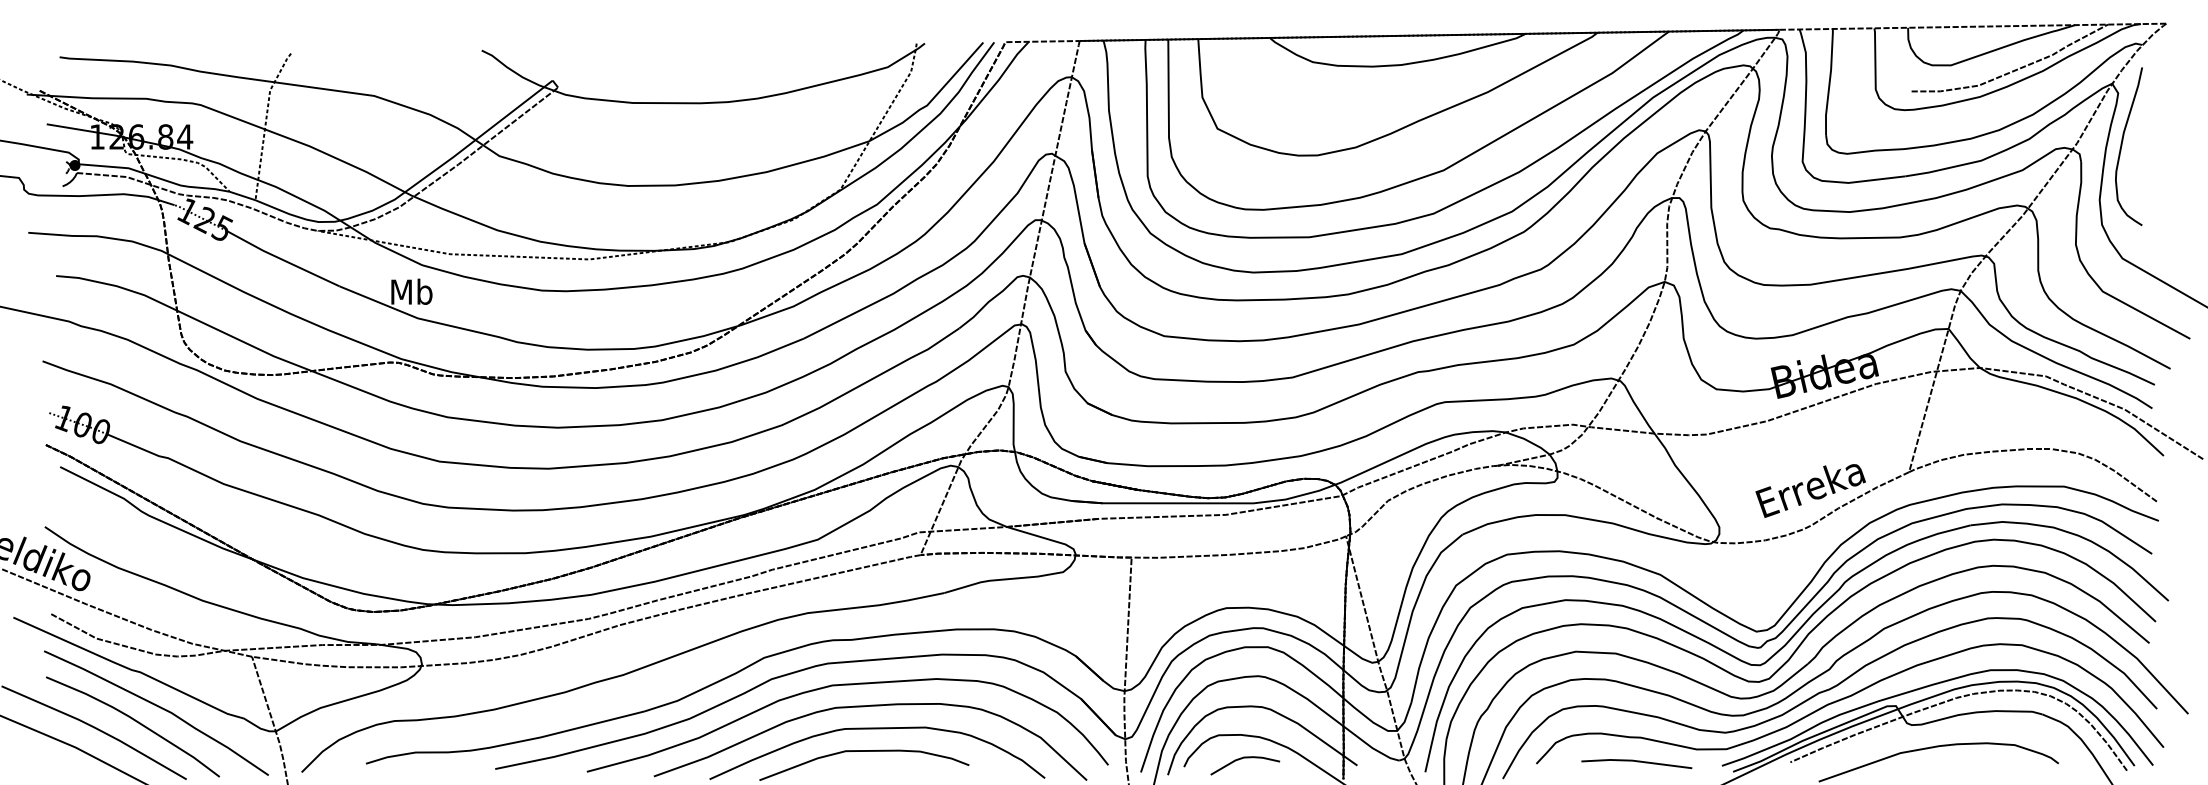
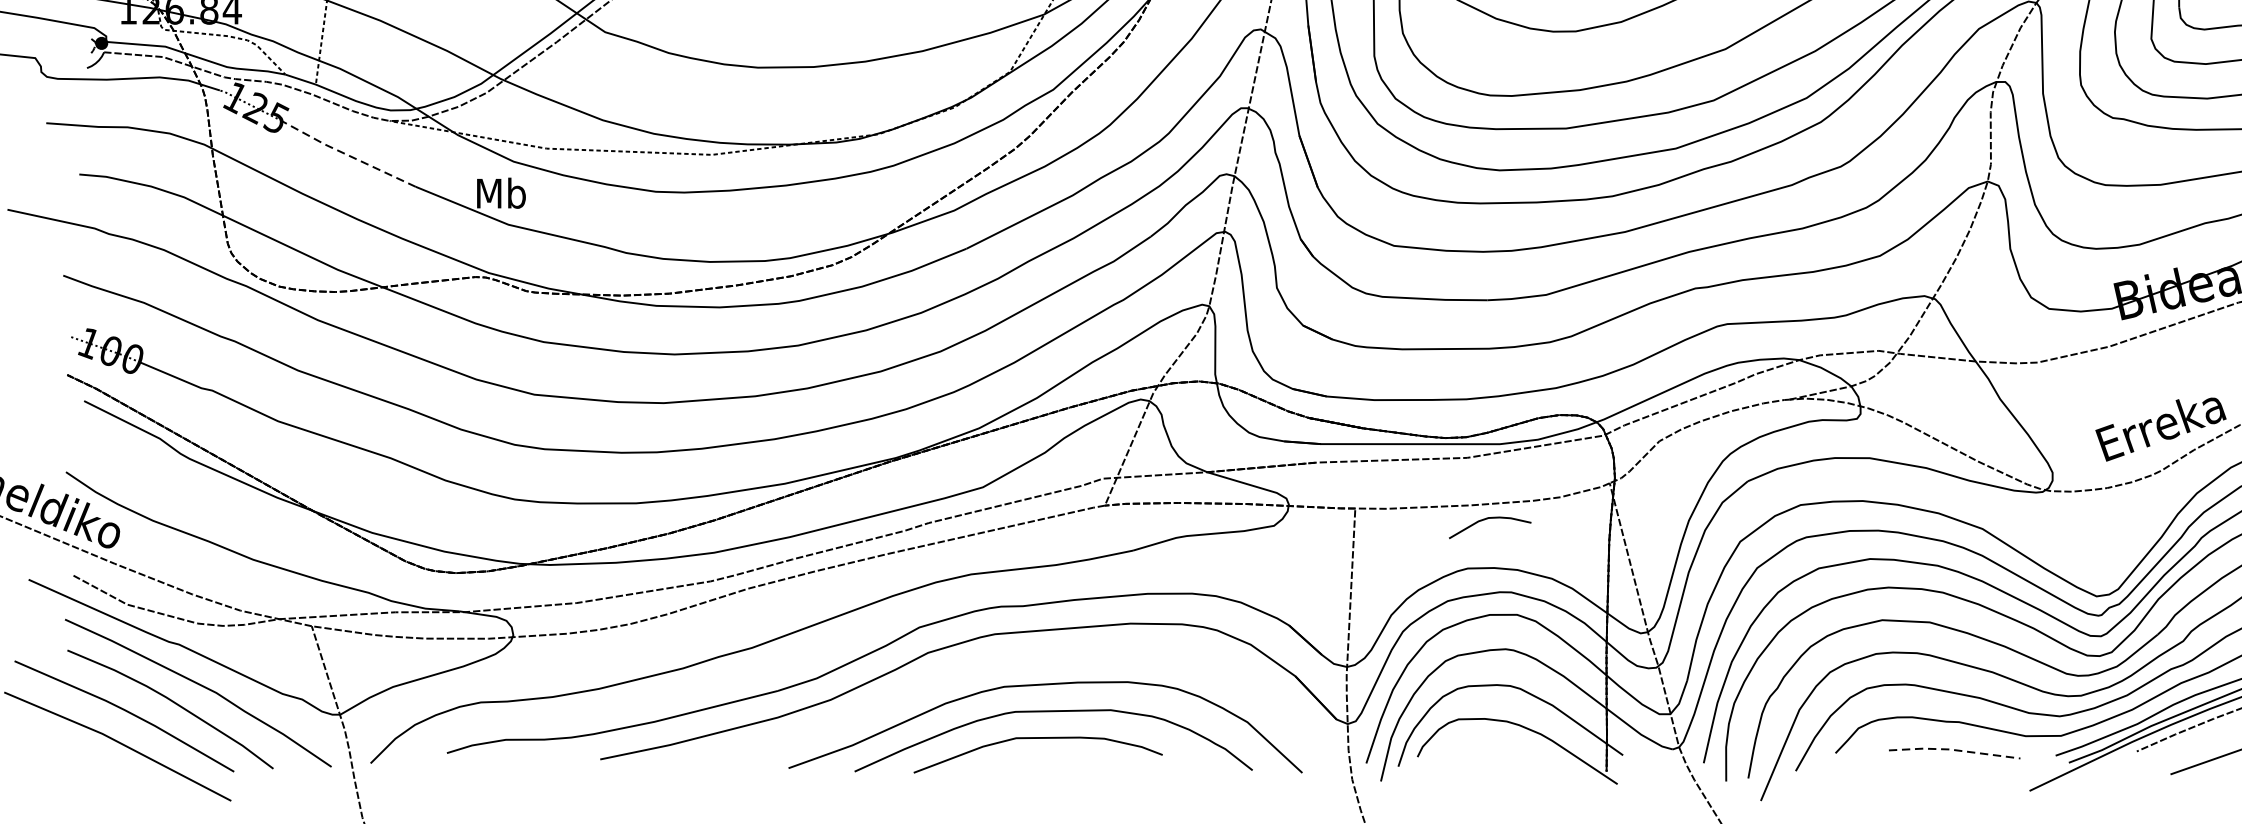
line: (281, 259) -> (346, 154), solid -> dashed
curve: (847, 685) -> (1018, 660), removed
curve: (1245, 758) -> (1490, 519), moved
line: (1636, 761) -> (1954, 750), solid -> dashed

